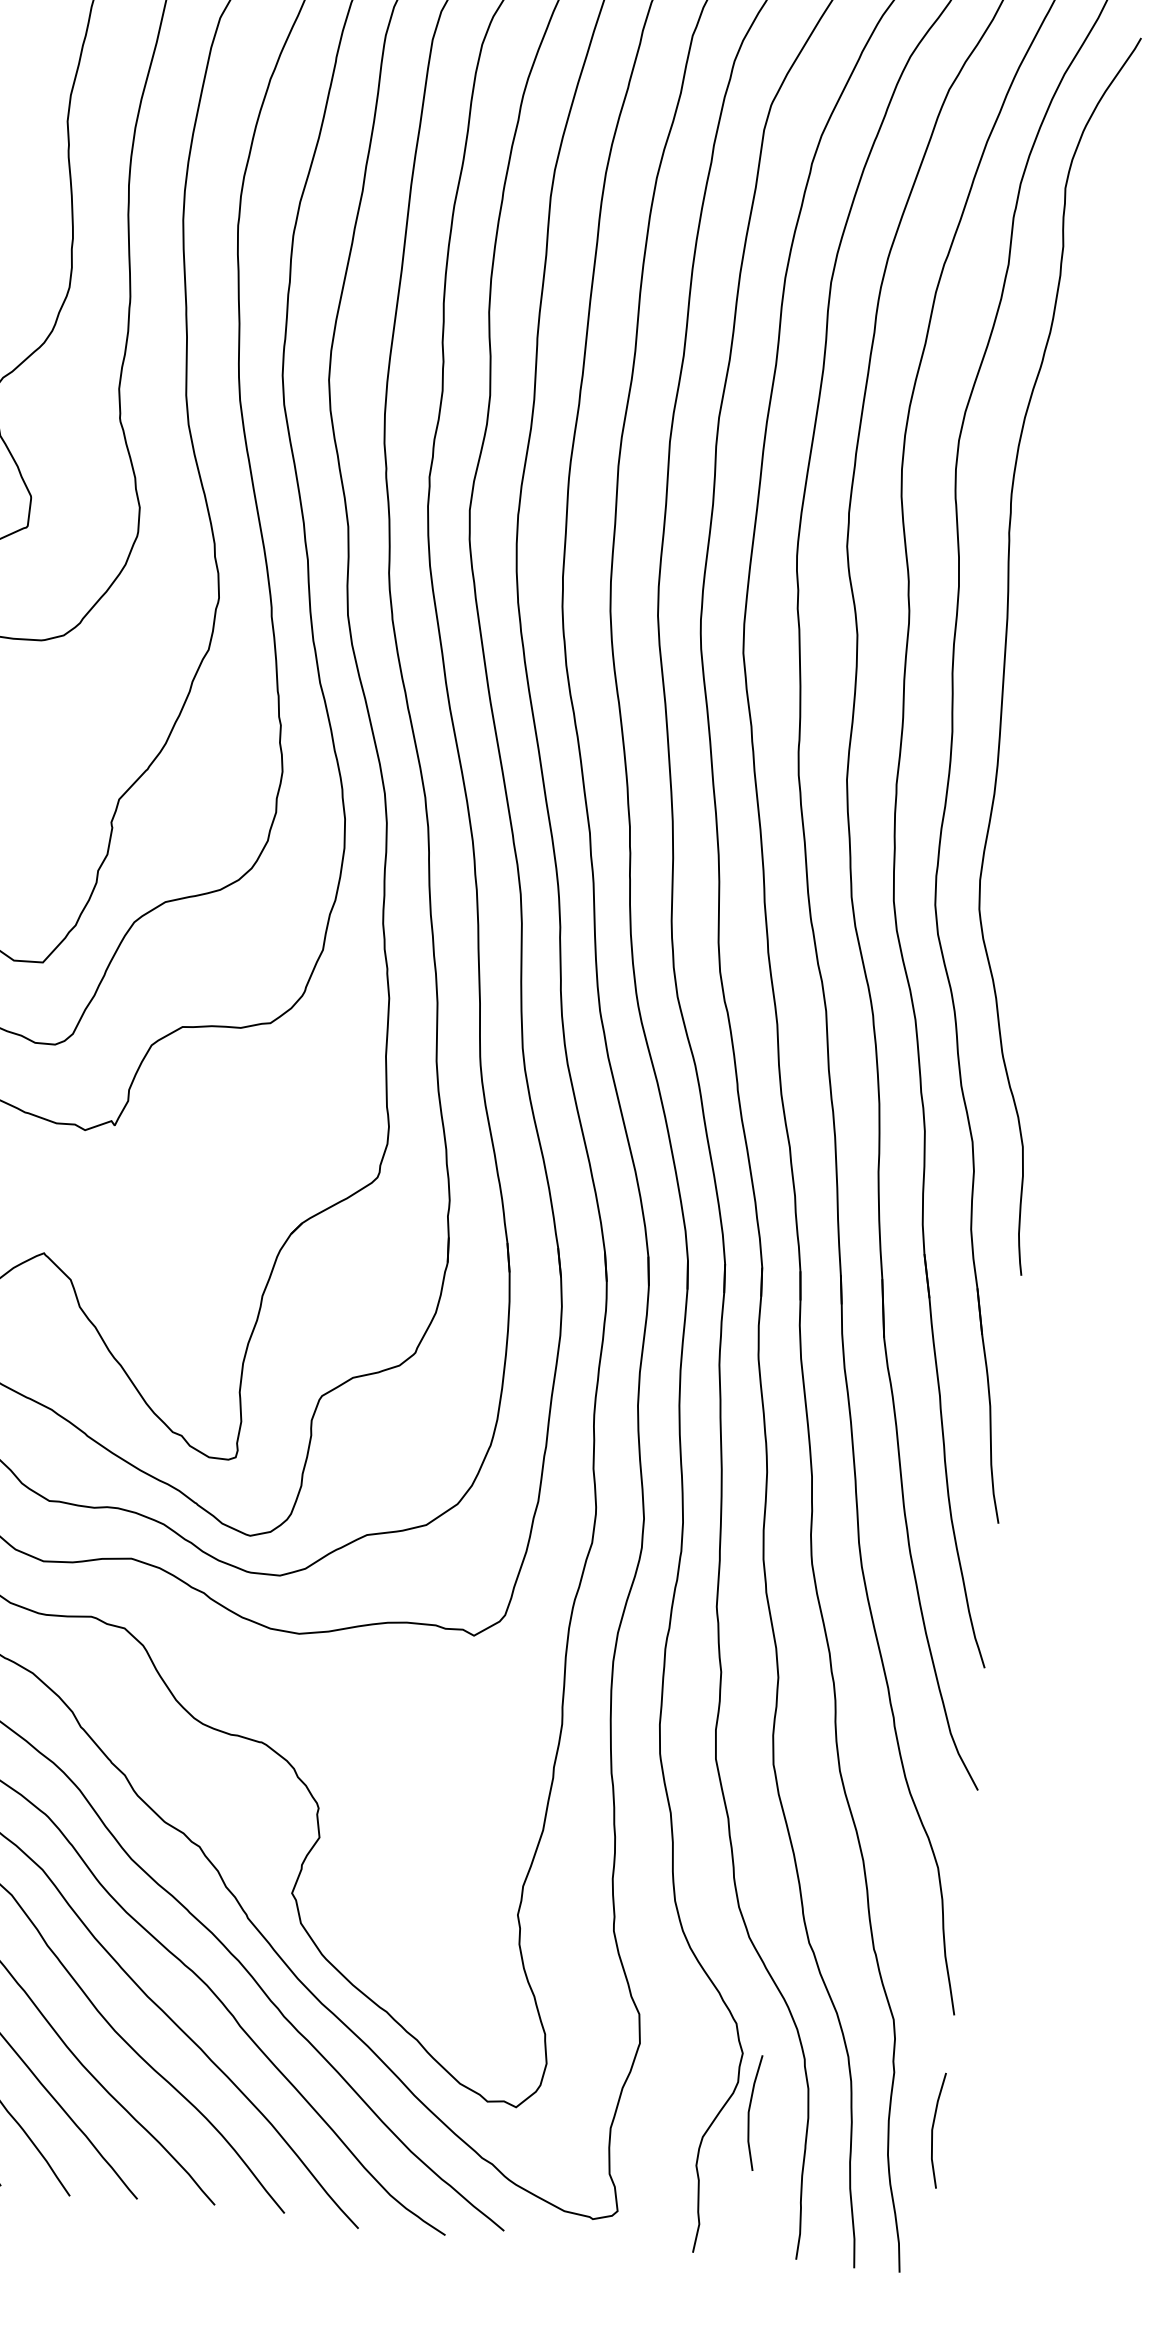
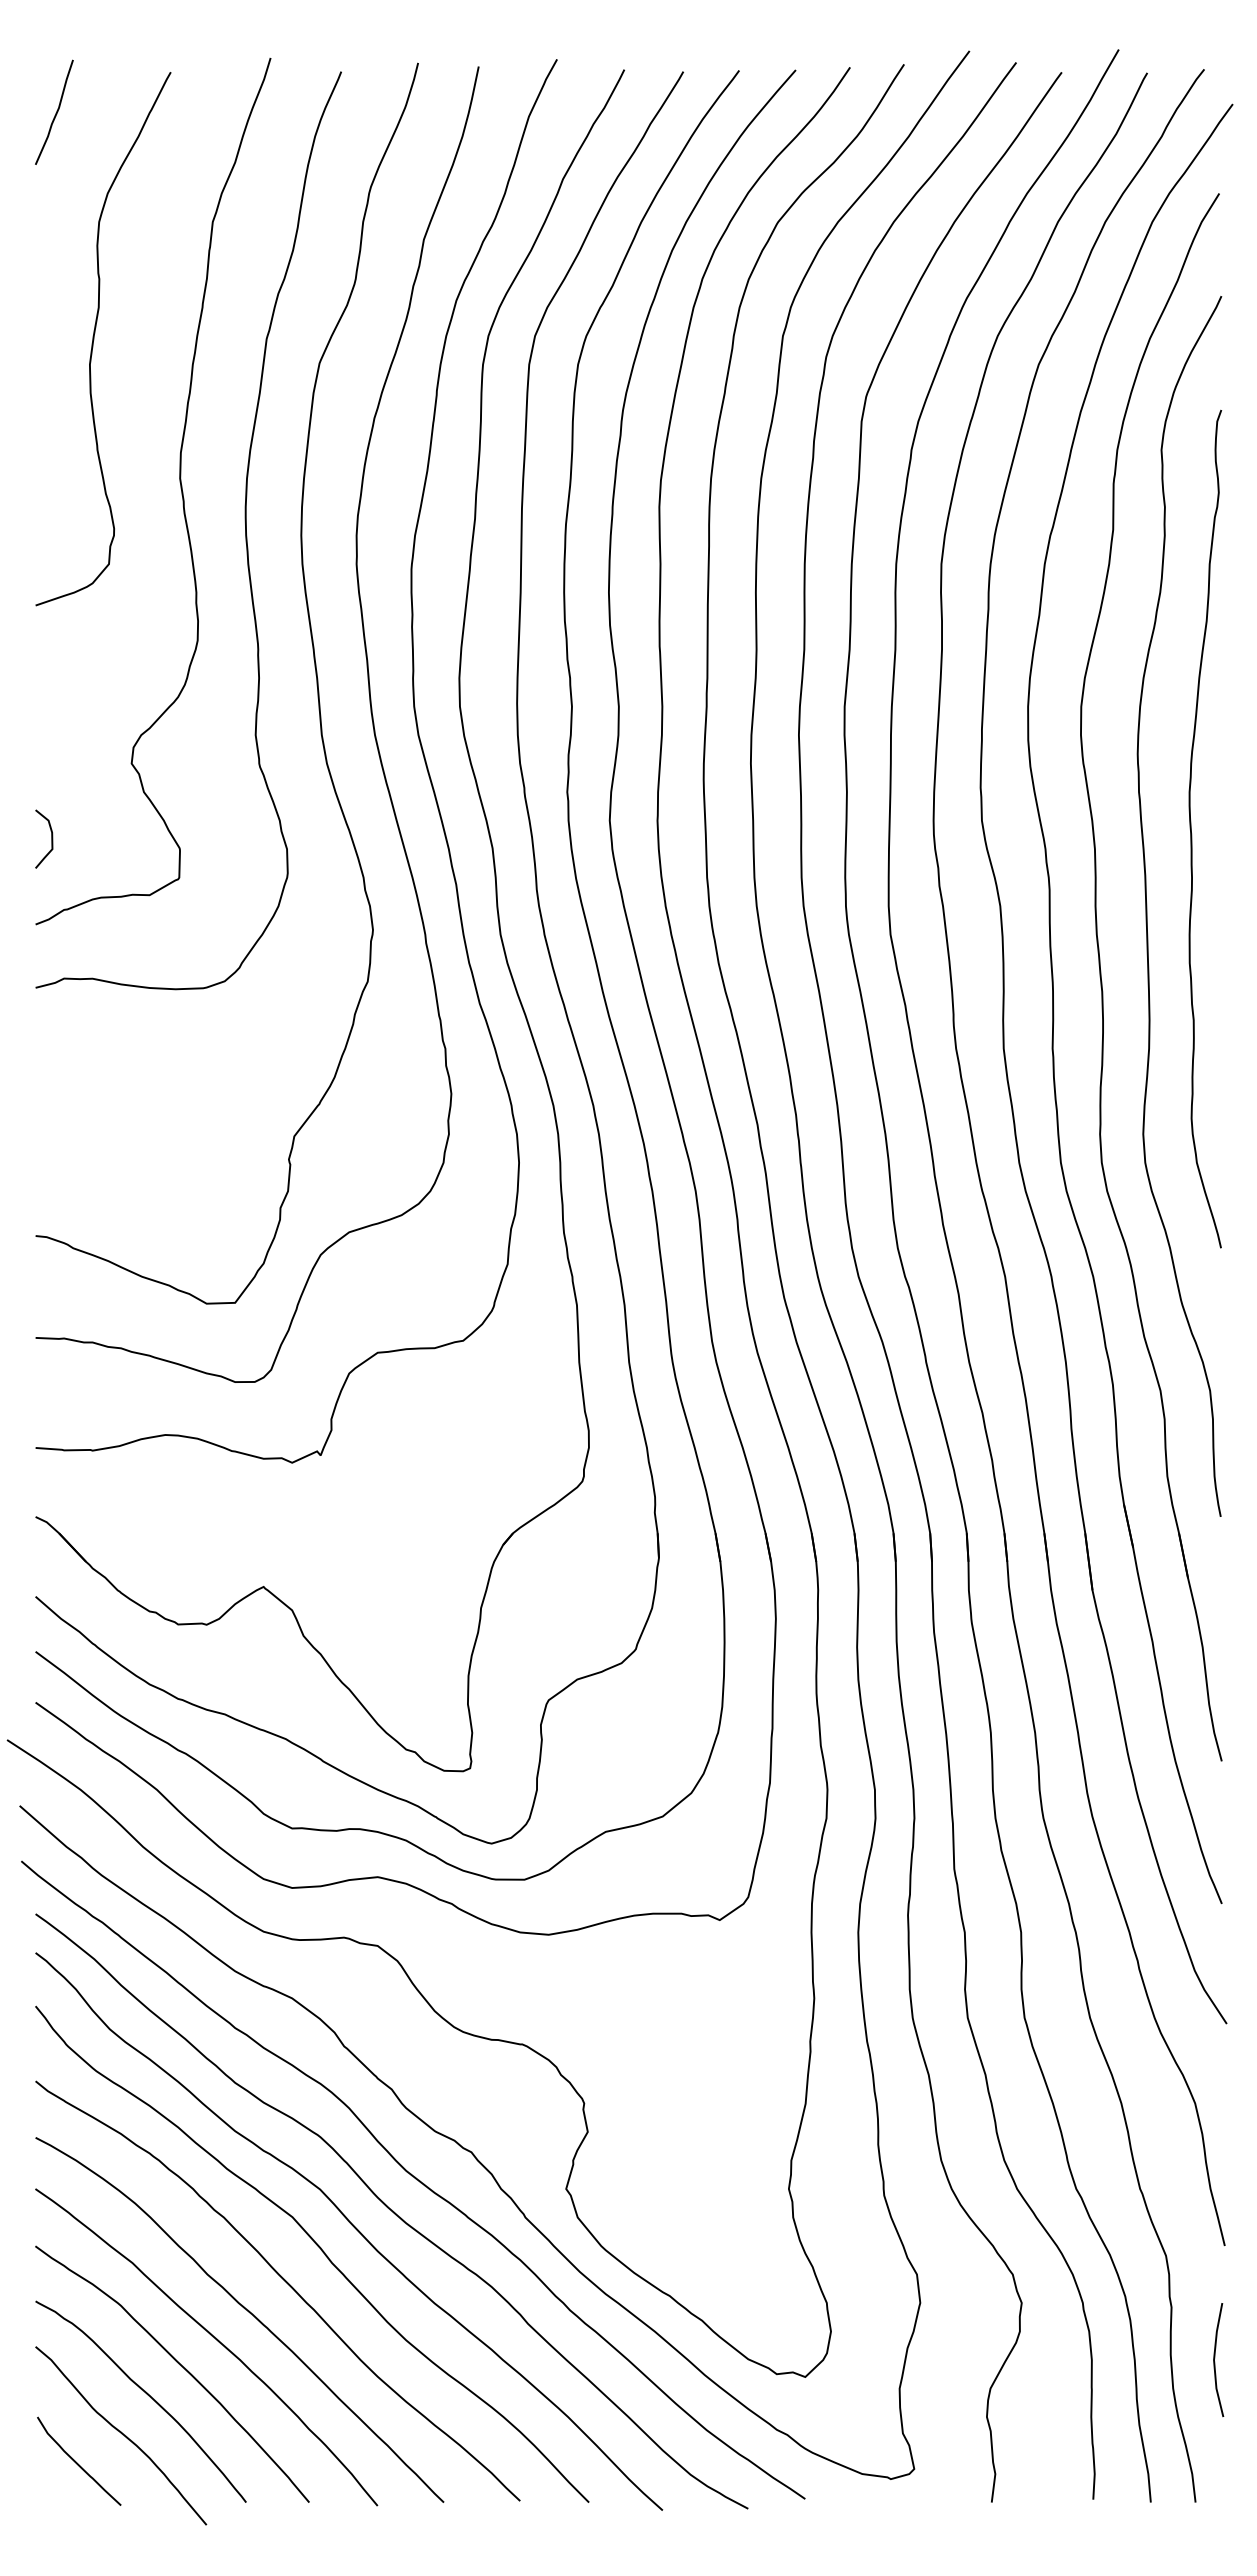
curve: (1058, 574) -> (1191, 828), added
line: (750, 2110) -> (1034, 2358), removed

